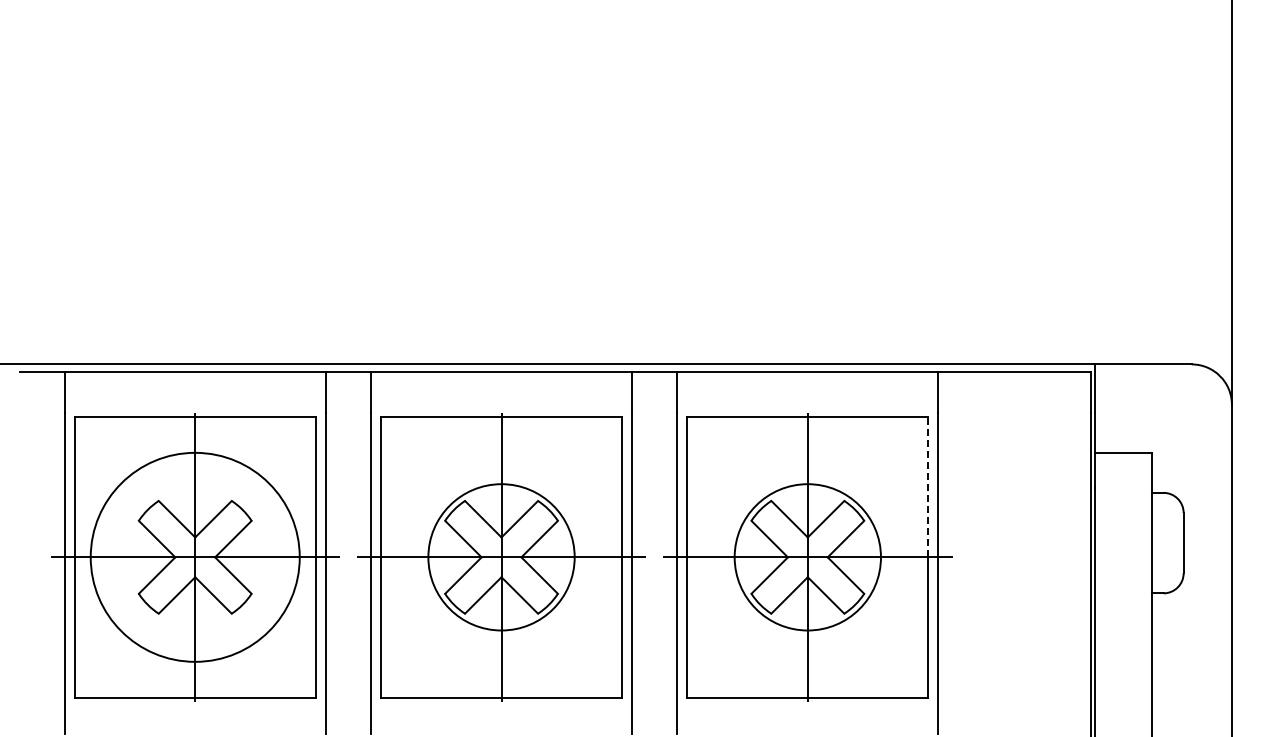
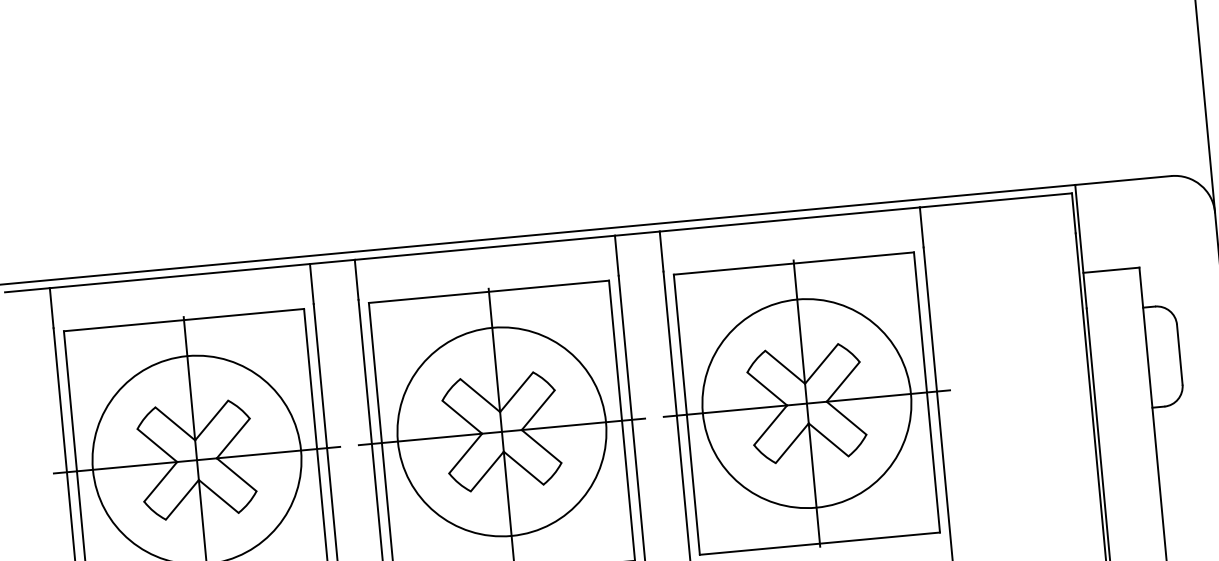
line: (928, 486) -> (920, 321), dashed -> solid
circle: (501, 556) -> (501, 431), size x1.43
circle: (807, 556) -> (806, 402), size x1.43

